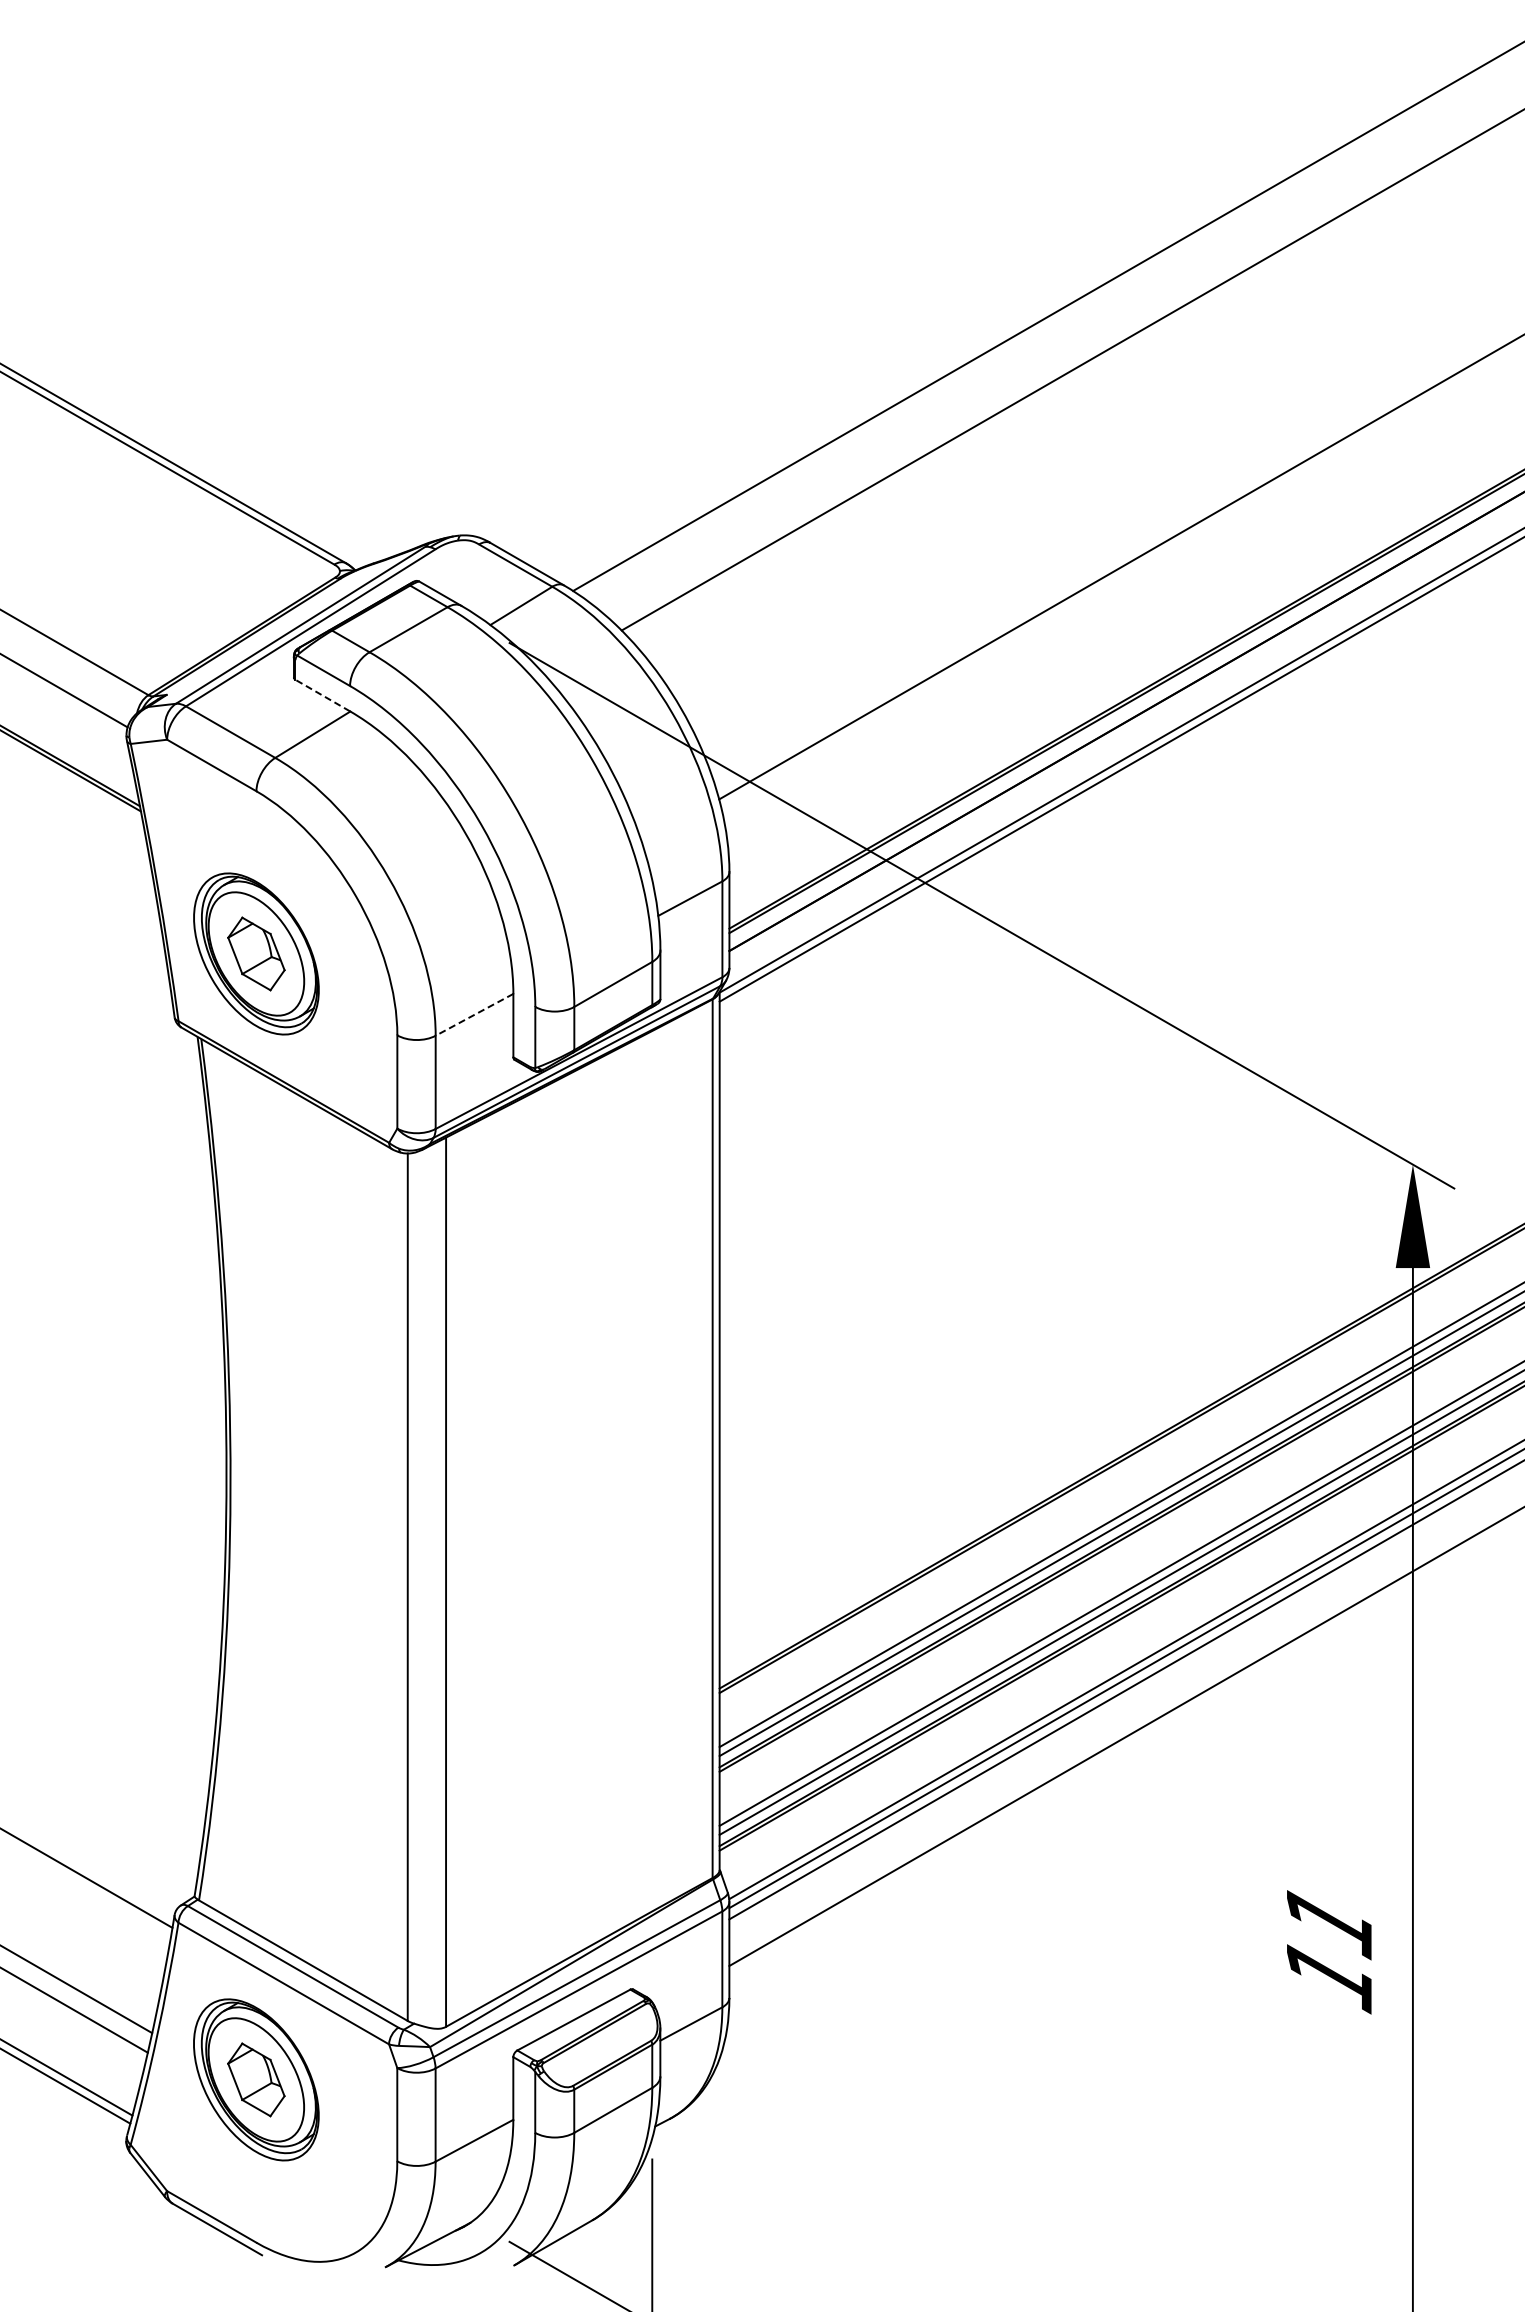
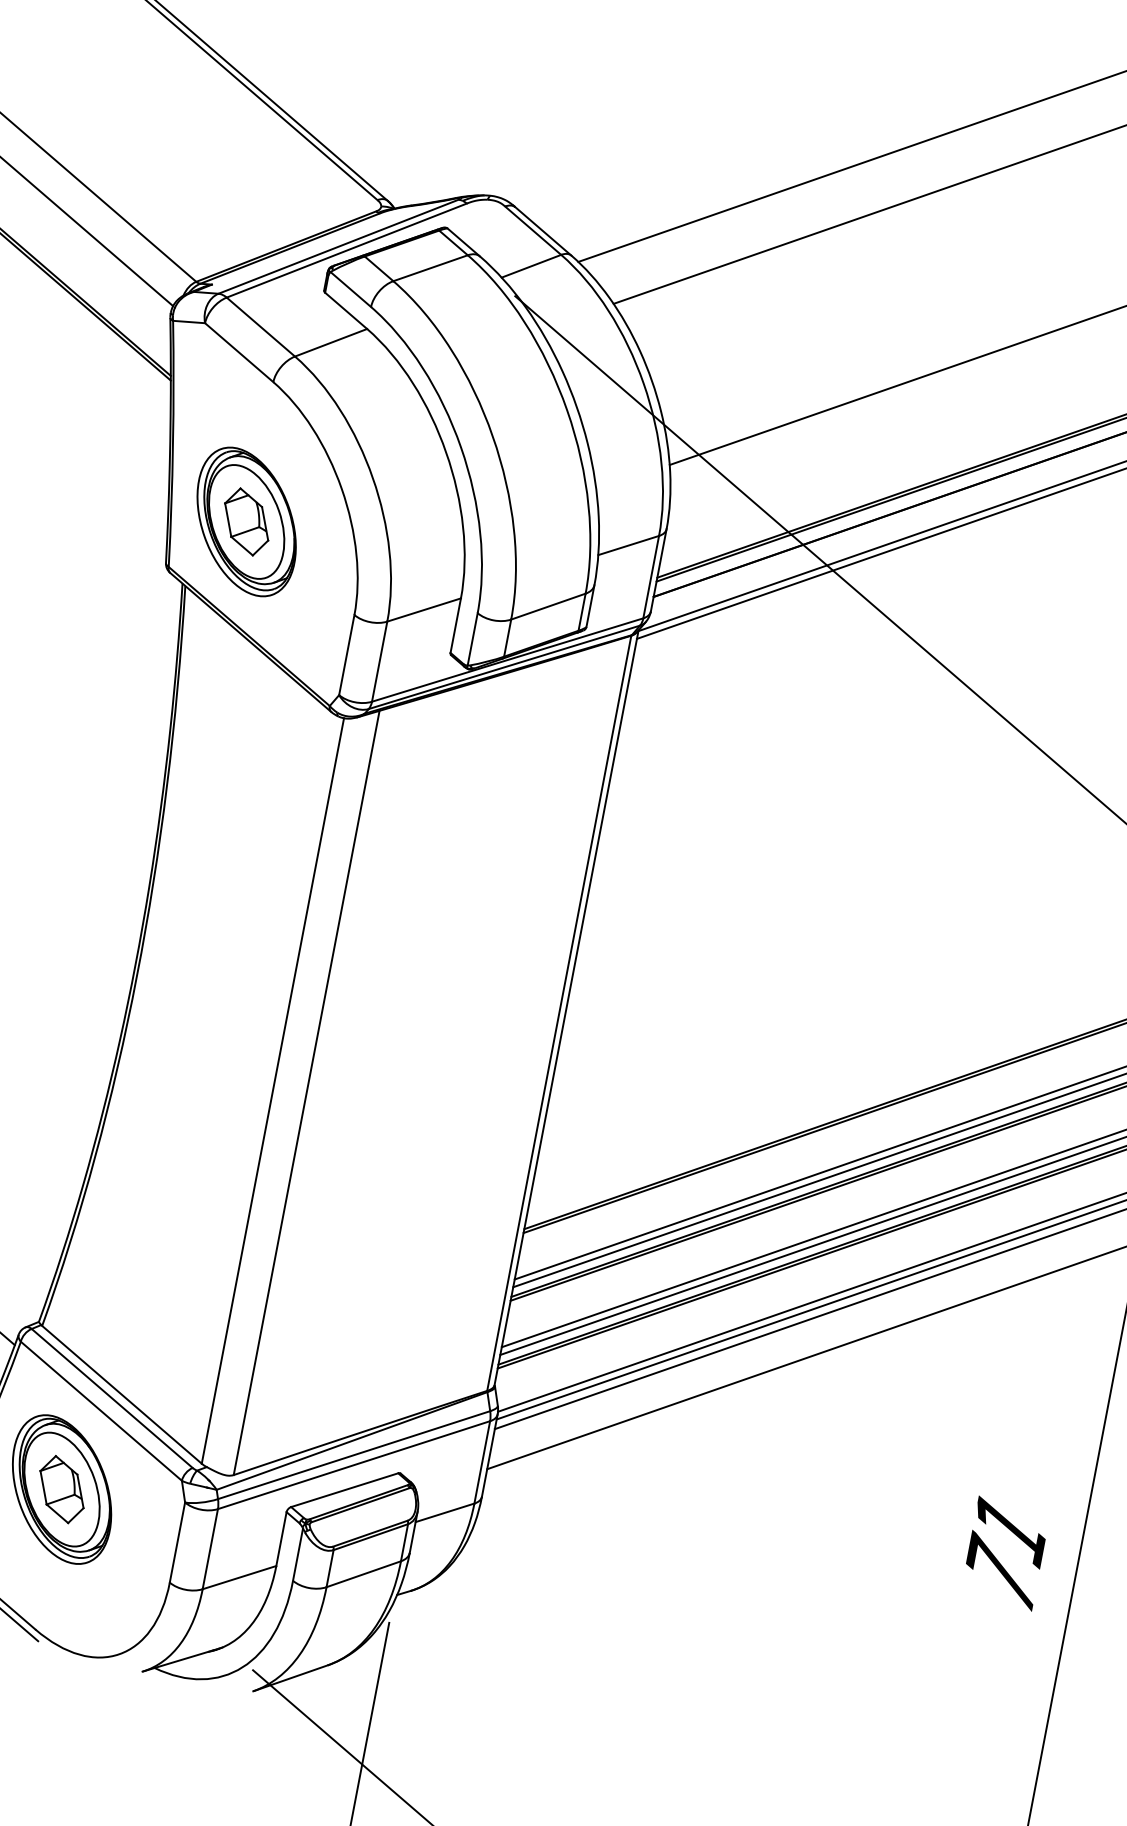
line: (322, 695) -> (345, 310), dashed -> solid
line: (474, 1015) -> (424, 610), dashed -> solid
text: (1329, 1972) -> (1001, 1573), 11 -> 71

